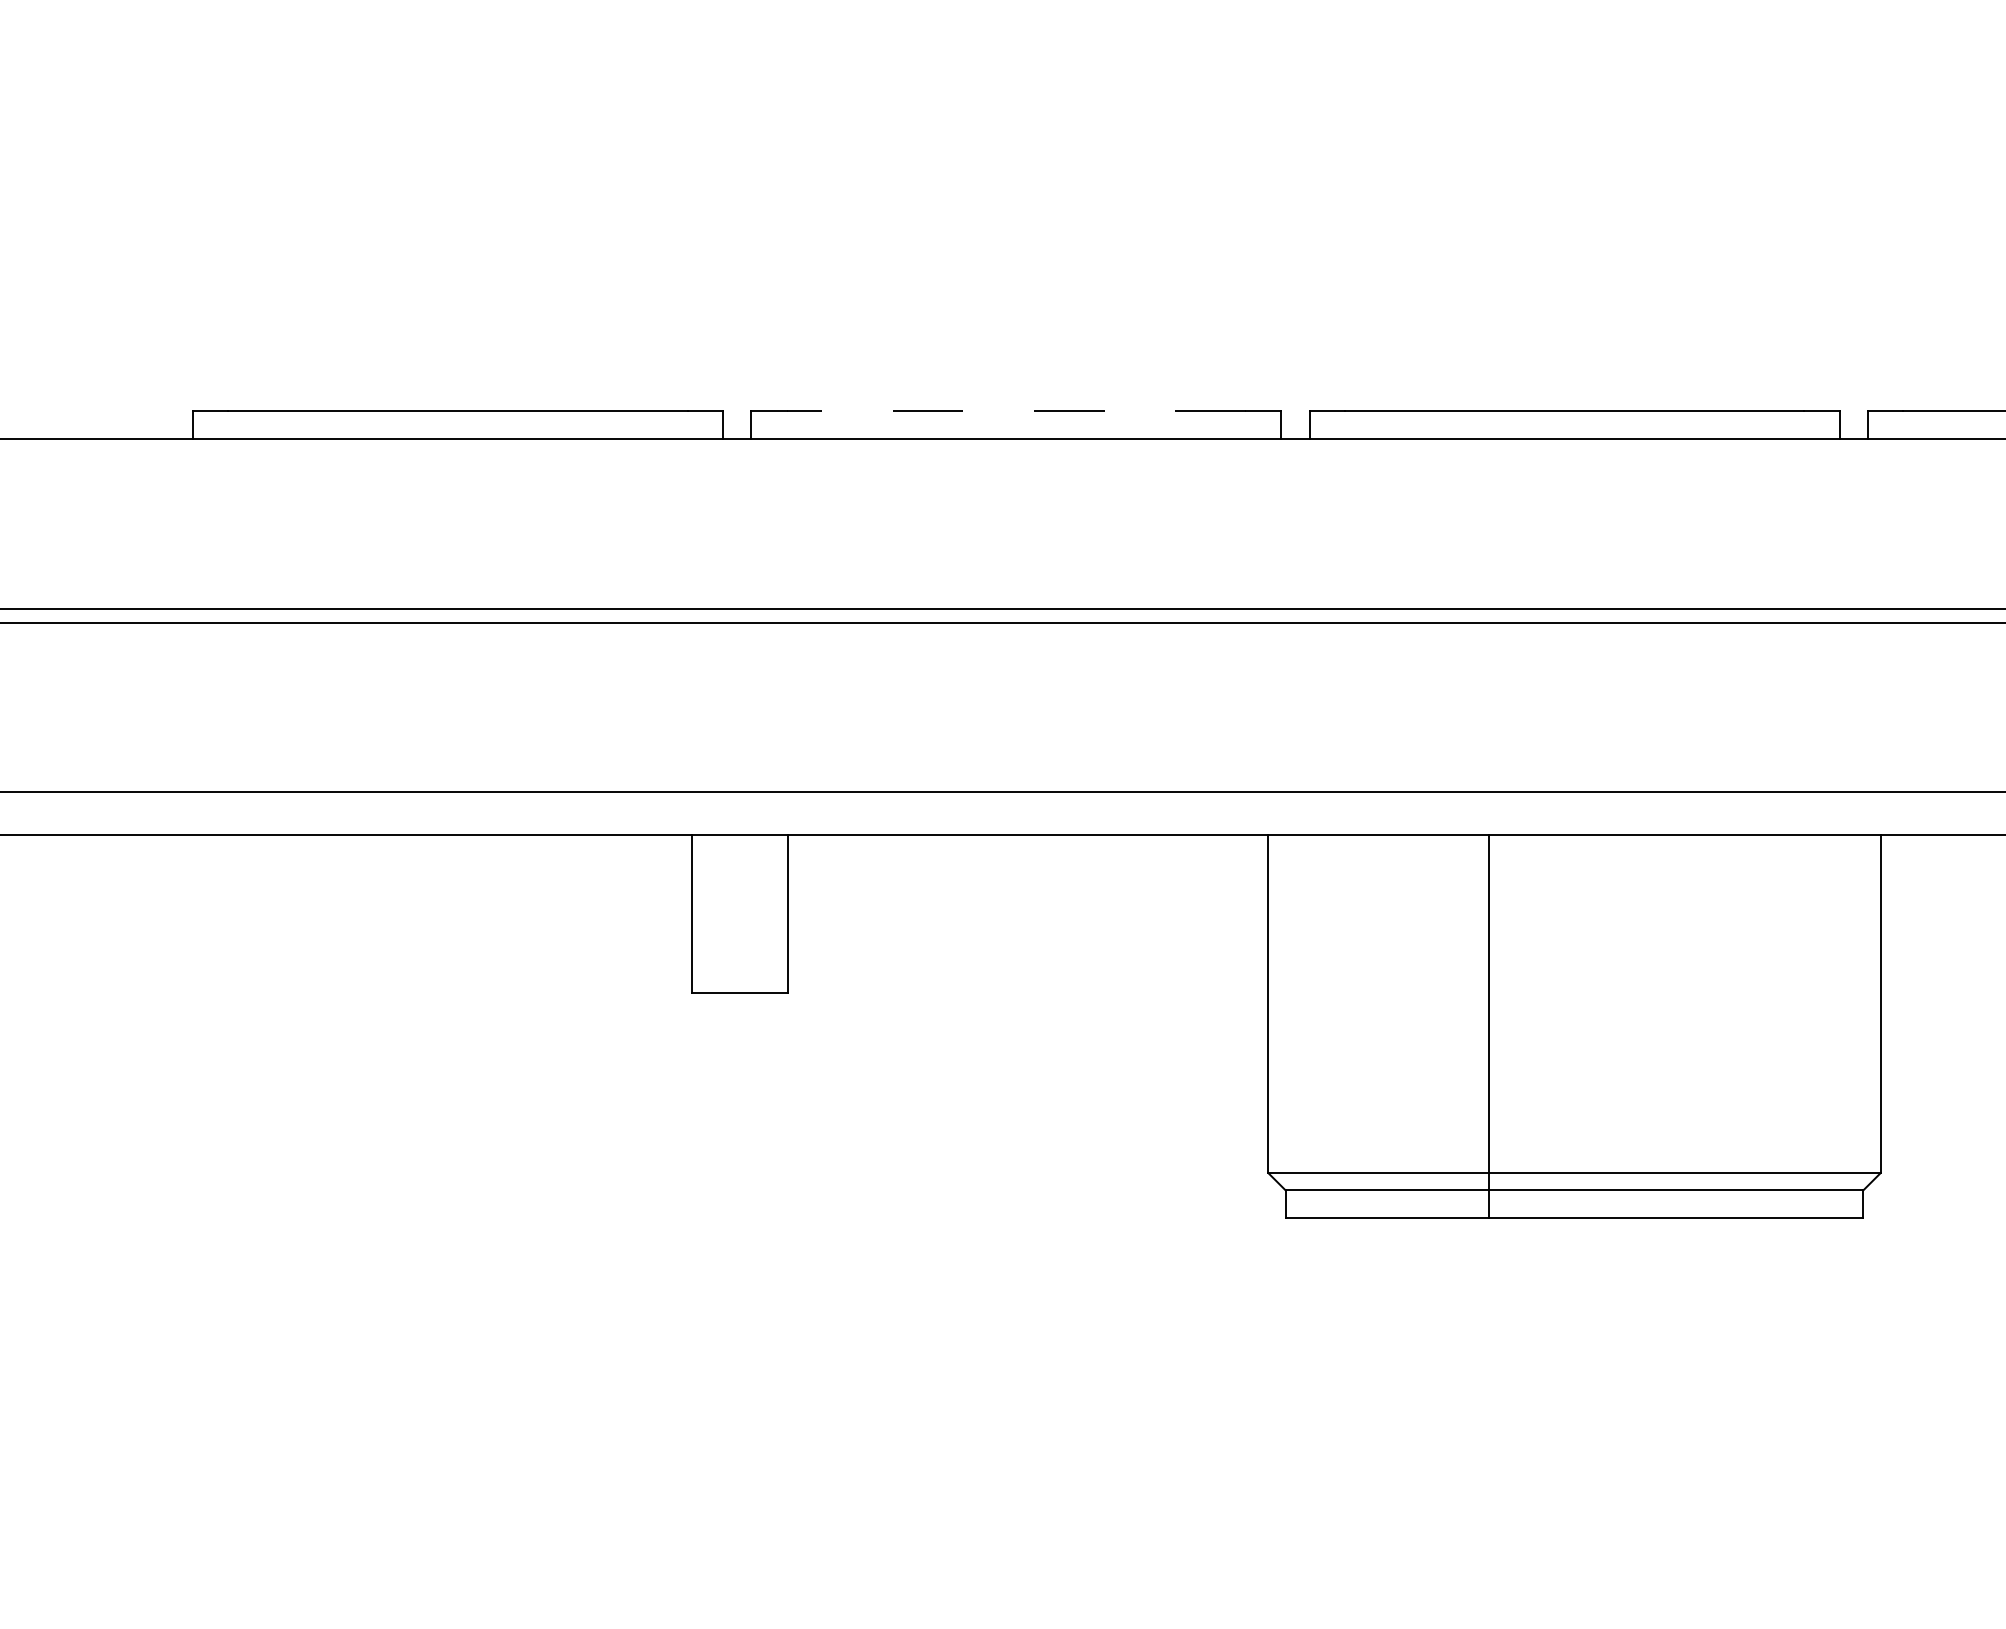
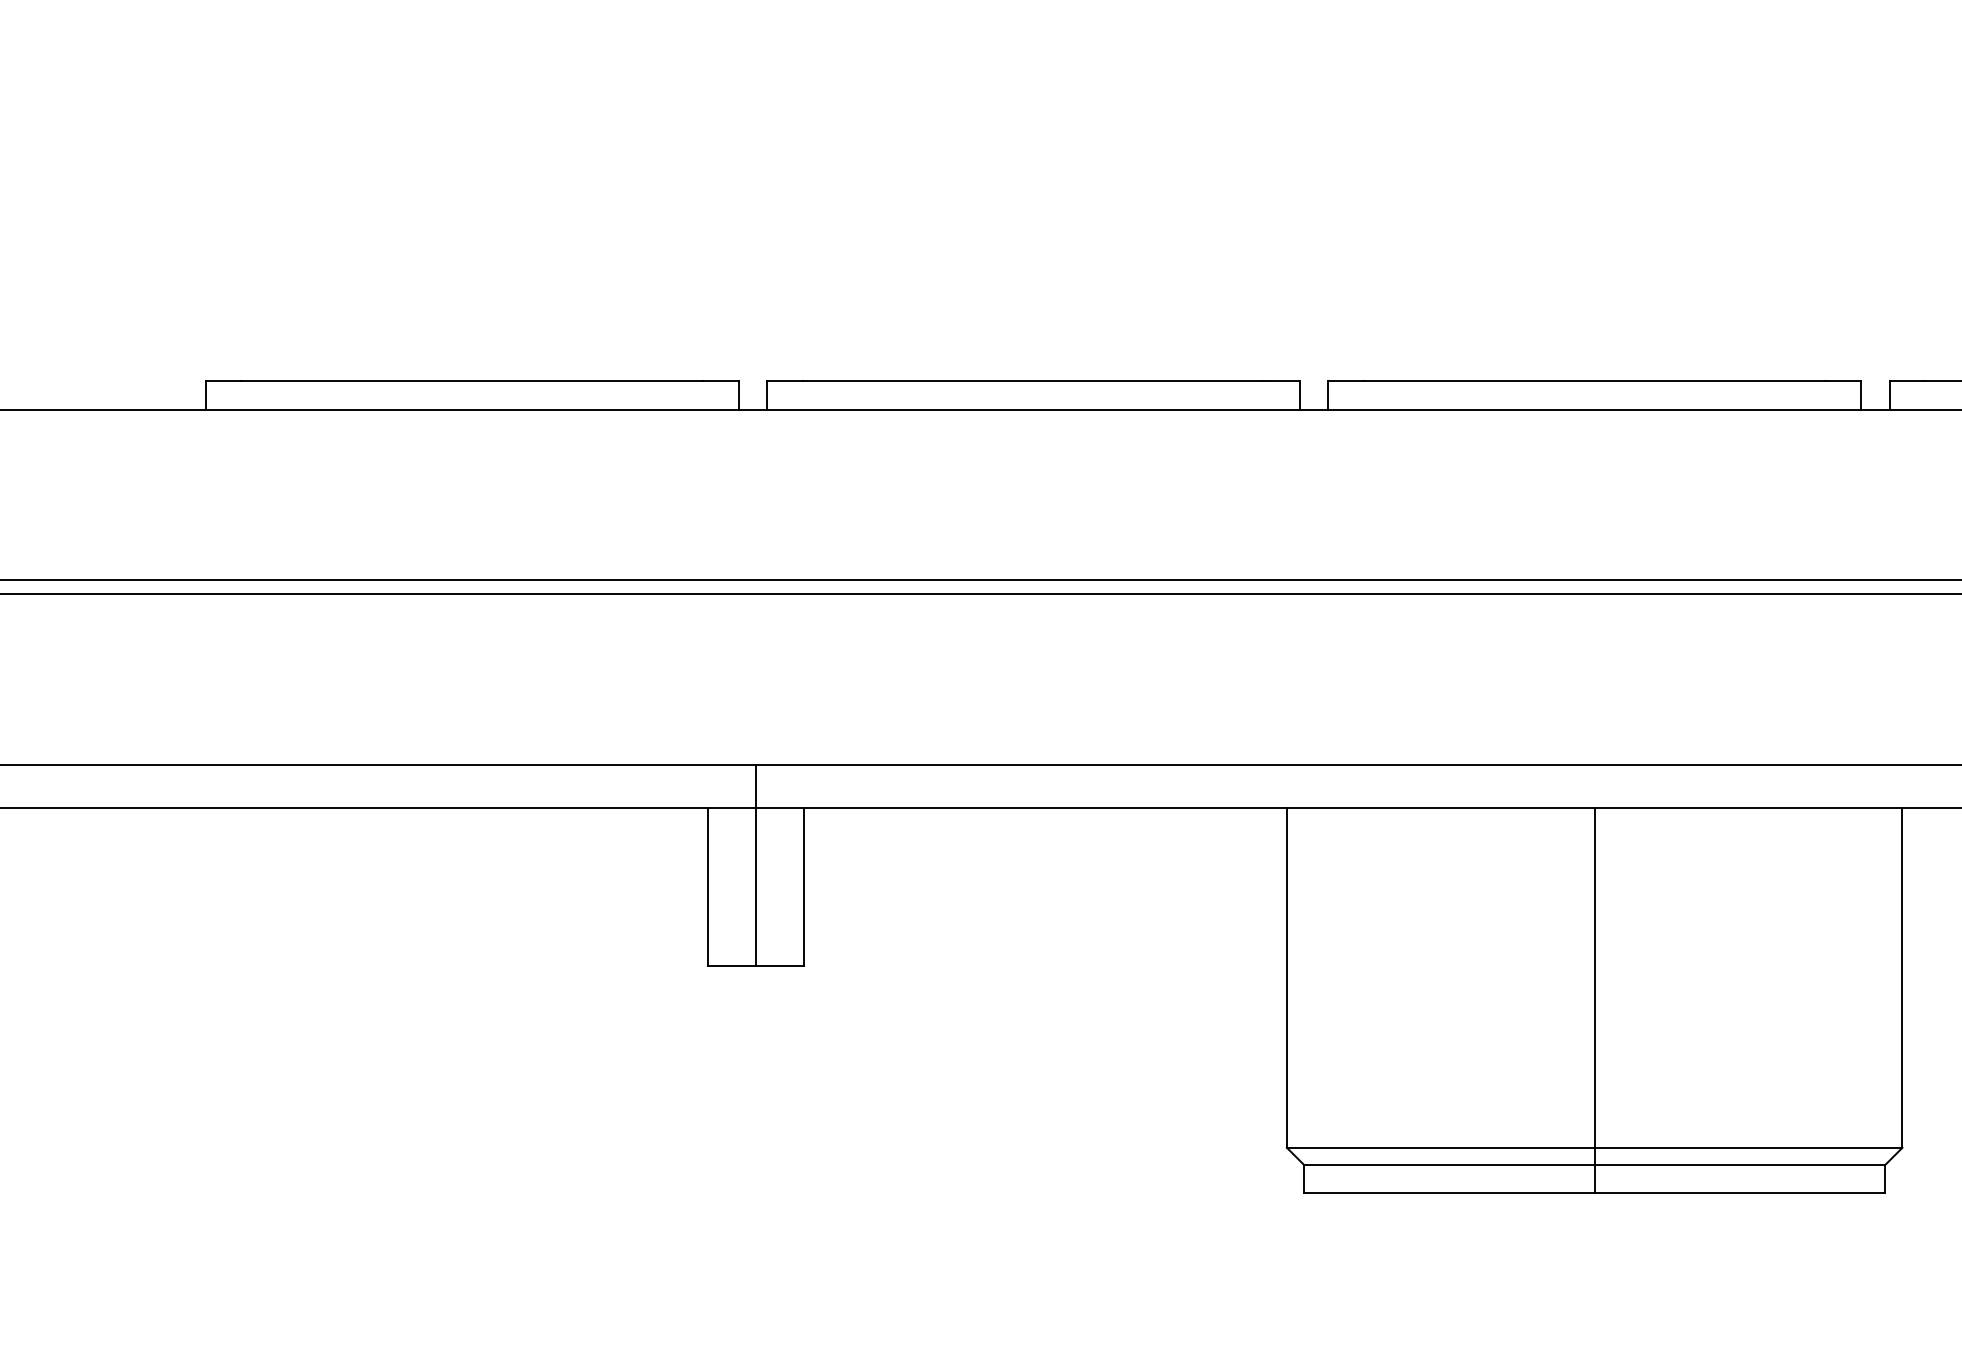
line: (1016, 410) -> (1033, 381), dashed -> solid
line: (739, 892) -> (755, 865), added
line: (1488, 1026) -> (1594, 1000), moved

